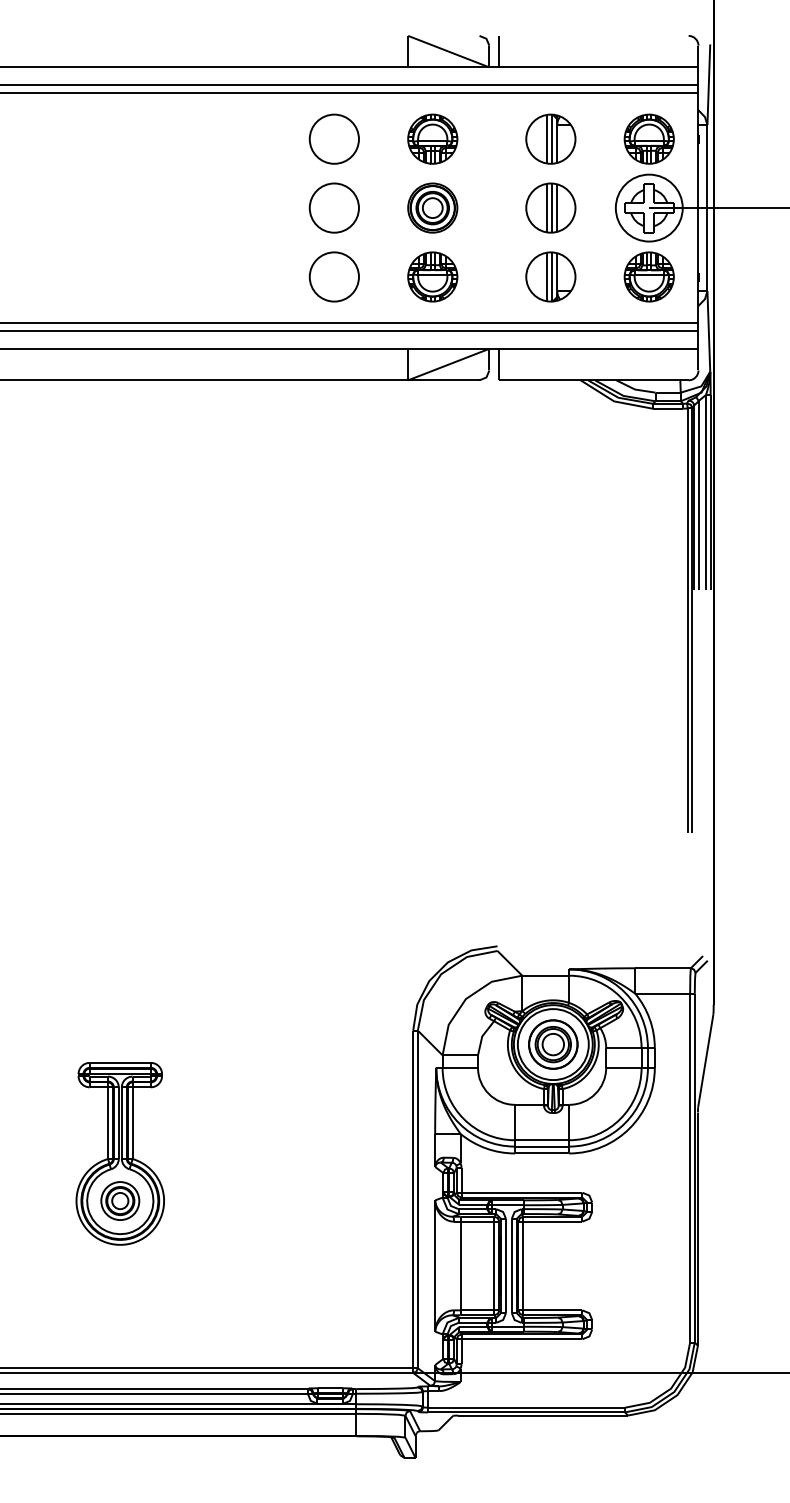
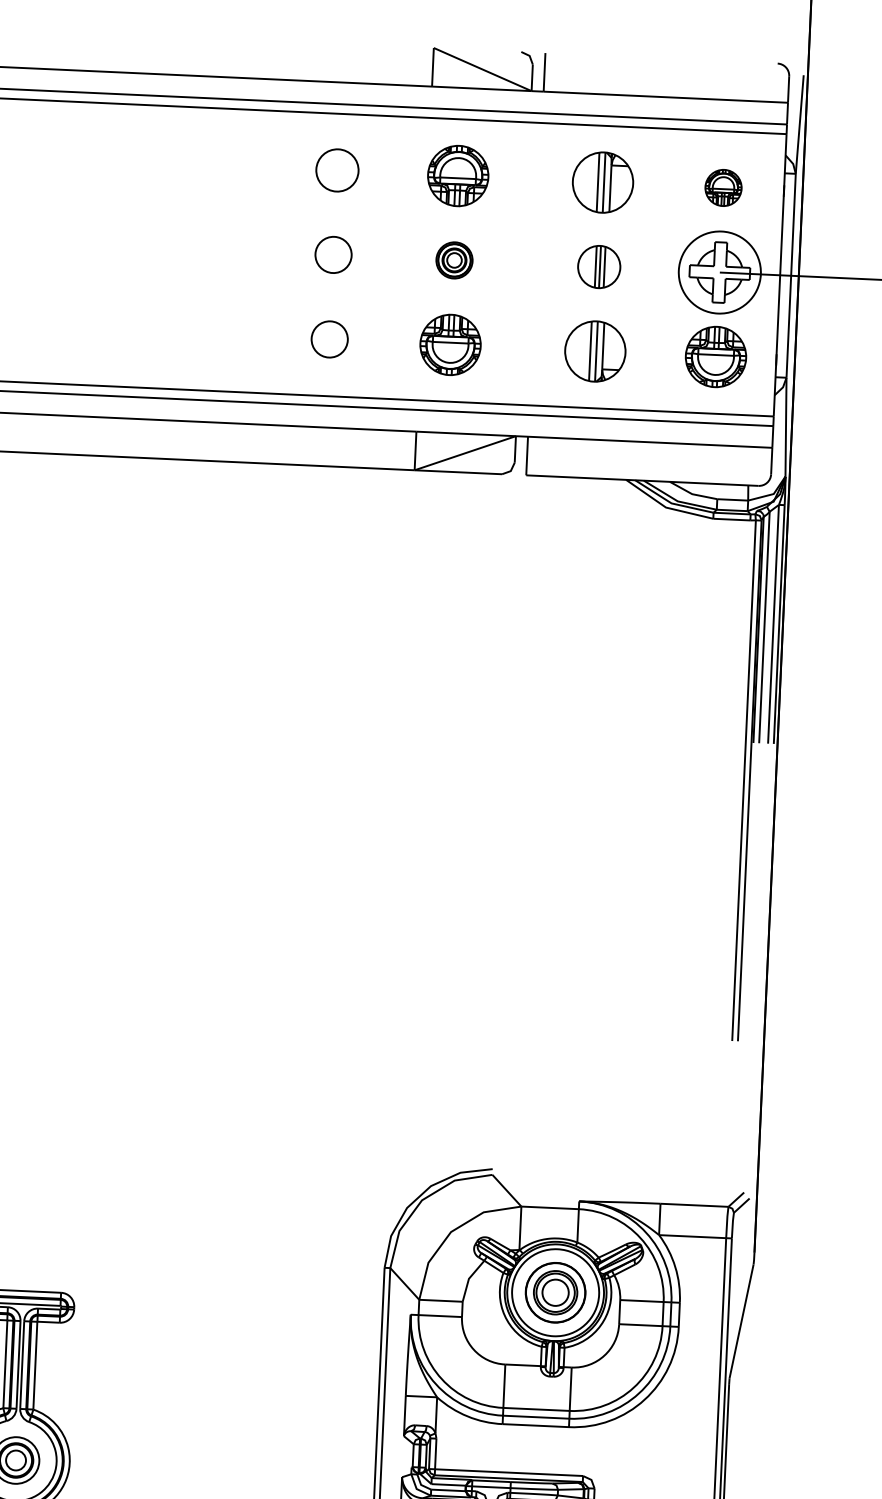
part: (333, 138) -> (336, 169), size x0.7
part: (648, 138) -> (722, 187), size x0.6
part: (333, 207) -> (332, 254), size x0.6
part: (432, 207) -> (454, 259), size x0.6
part: (550, 207) -> (598, 266), size x0.7
part: (333, 276) -> (328, 338), size x0.6

